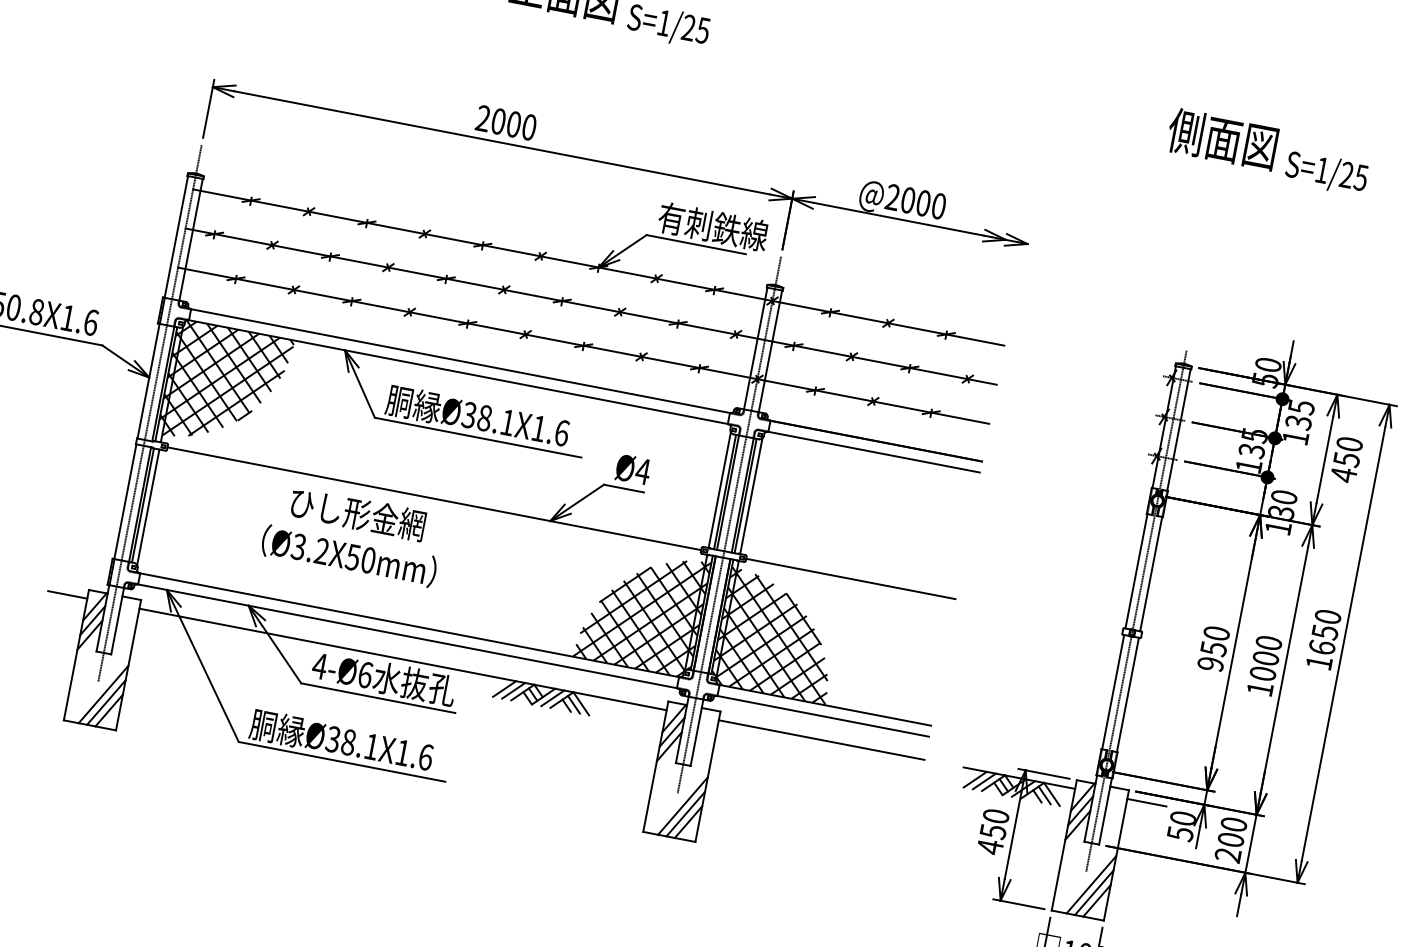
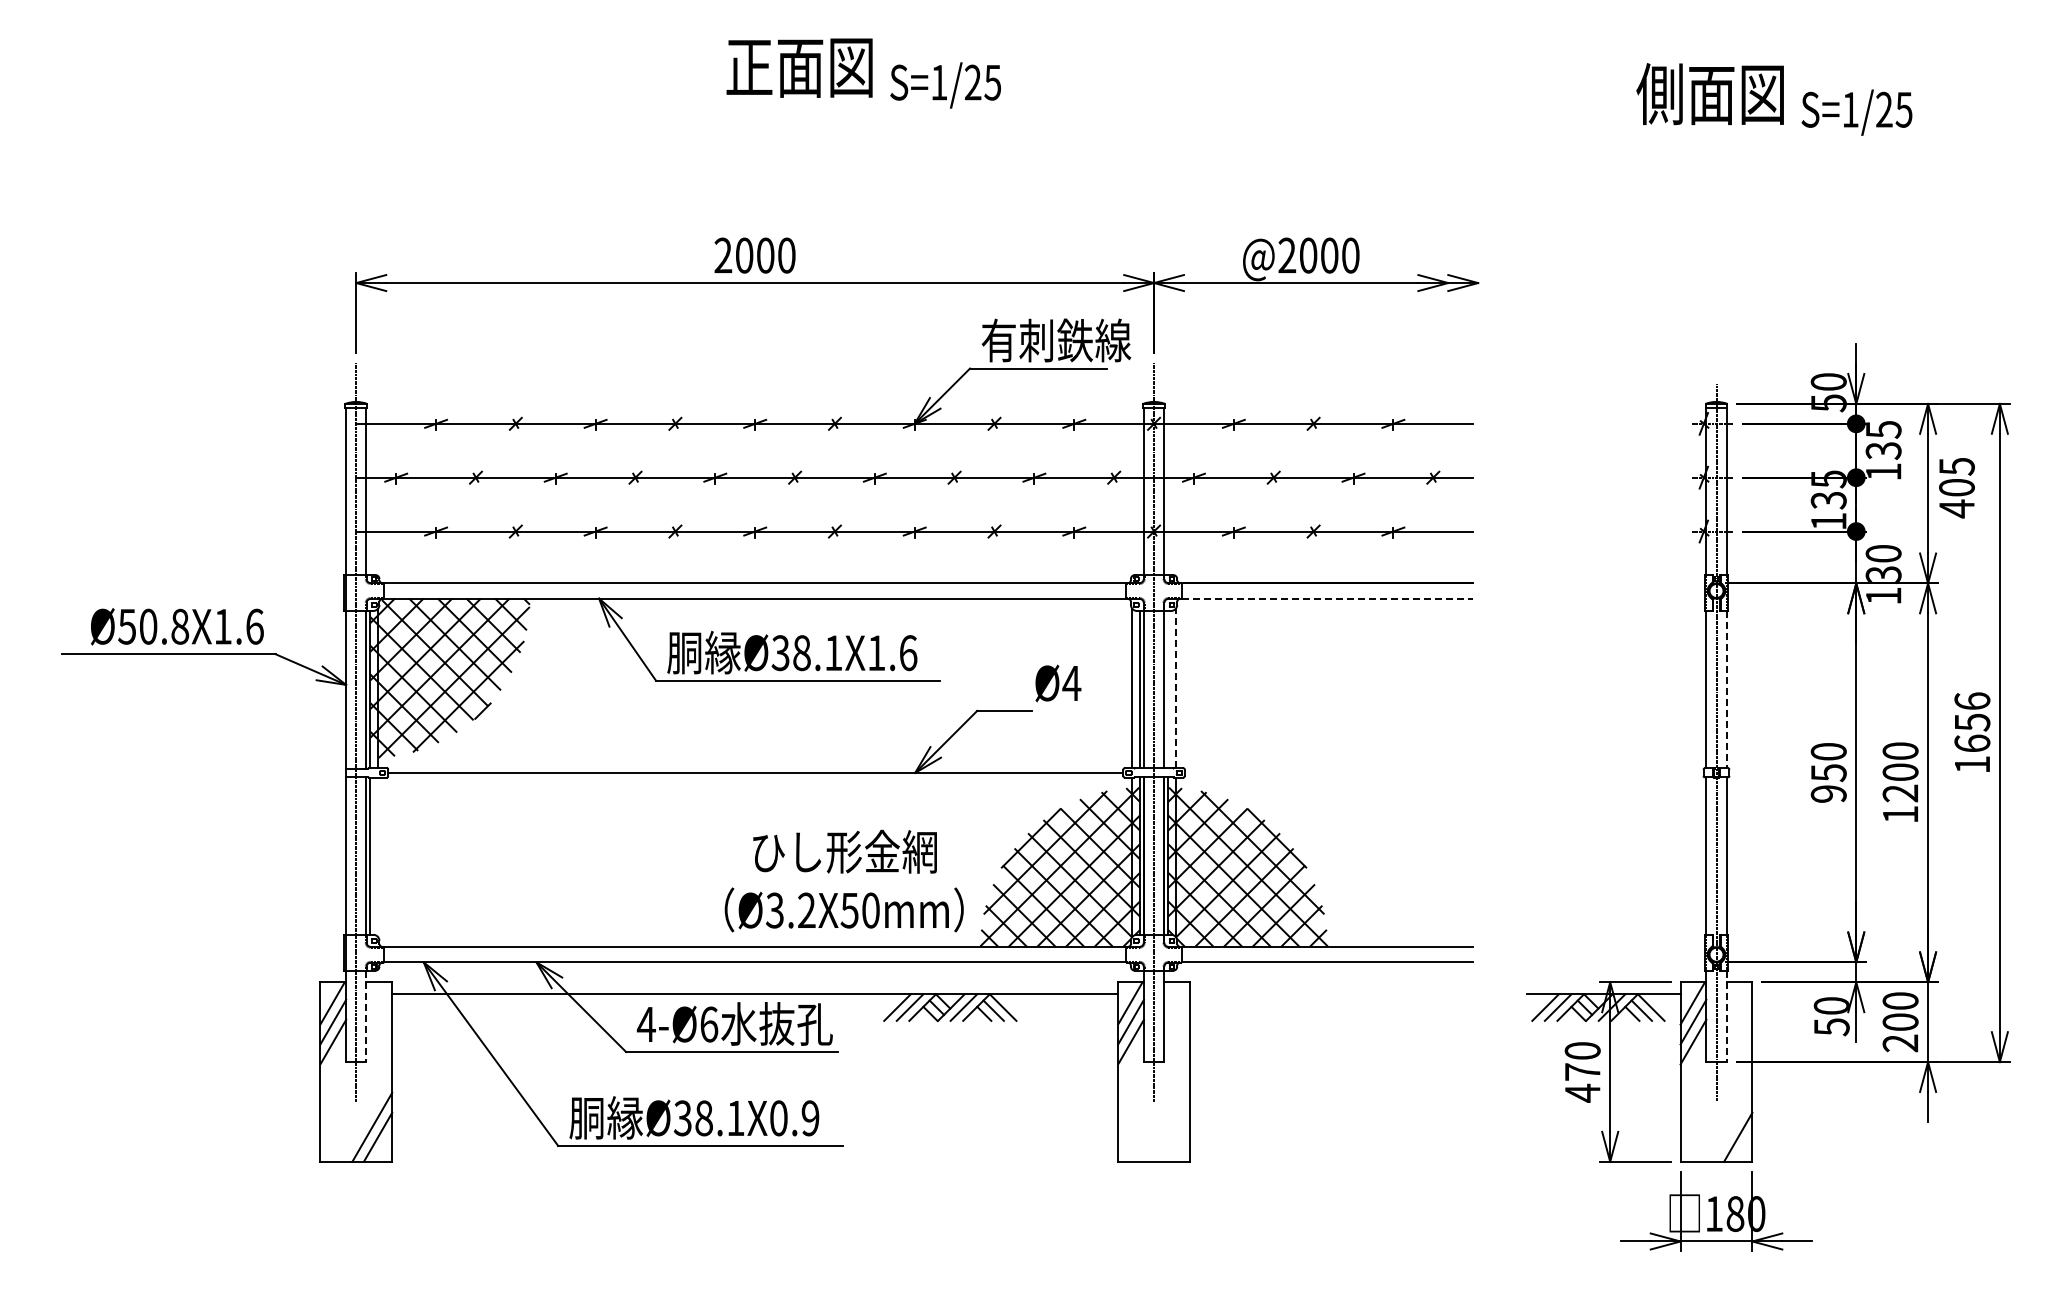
text: (1347, 451) -> (1956, 476), 450 -> 405
line: (874, 452) -> (1327, 598), solid -> dashed
text: (633, 469) -> (1058, 683), moved
line: (745, 495) -> (1168, 689), removed
line: (751, 496) -> (1175, 688), solid -> dashed
line: (148, 506) -> (378, 856), removed
text: (352, 534) -> (843, 880), moved
line: (1151, 573) -> (1726, 689), solid -> dashed
line: (850, 578) -> (1328, 772), removed
line: (67, 595) -> (293, 994), removed
text: (1328, 616) -> (1972, 700), 1650 -> 1656
line: (117, 621) -> (366, 1016), solid -> dashed
text: (1262, 673) -> (1900, 793), 1000 -> 1200
line: (103, 693) -> (366, 1116), removed
line: (821, 740) -> (1331, 994), removed
text: (414, 755) -> (794, 1118), Ø38.1X1.6 -> Ø38.1X0.9
line: (1146, 802) -> (1779, 994), removed
line: (682, 805) -> (1163, 1116), removed
line: (1105, 811) -> (1726, 1016), solid -> dashed
line: (685, 813) -> (1169, 1126), removed
line: (688, 821) -> (1175, 1136), removed
text: (992, 831) -> (1582, 1072), 450 -> 470
line: (1091, 884) -> (1726, 1116), removed
line: (1094, 892) -> (1732, 1126), removed

